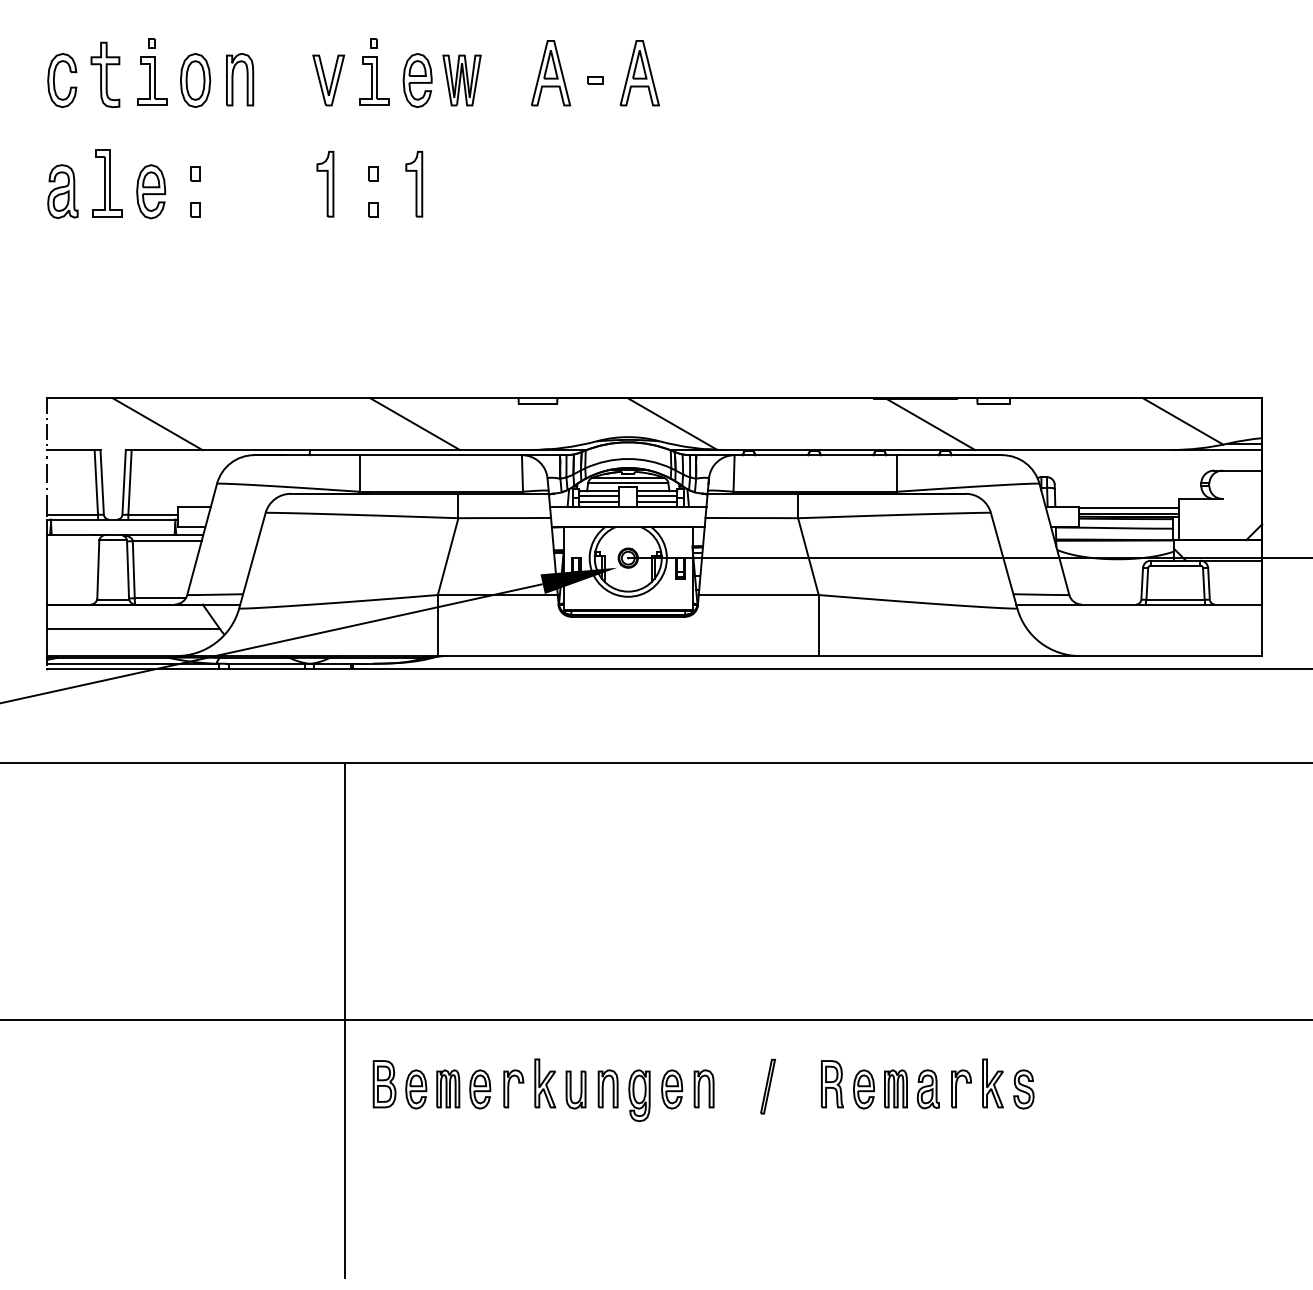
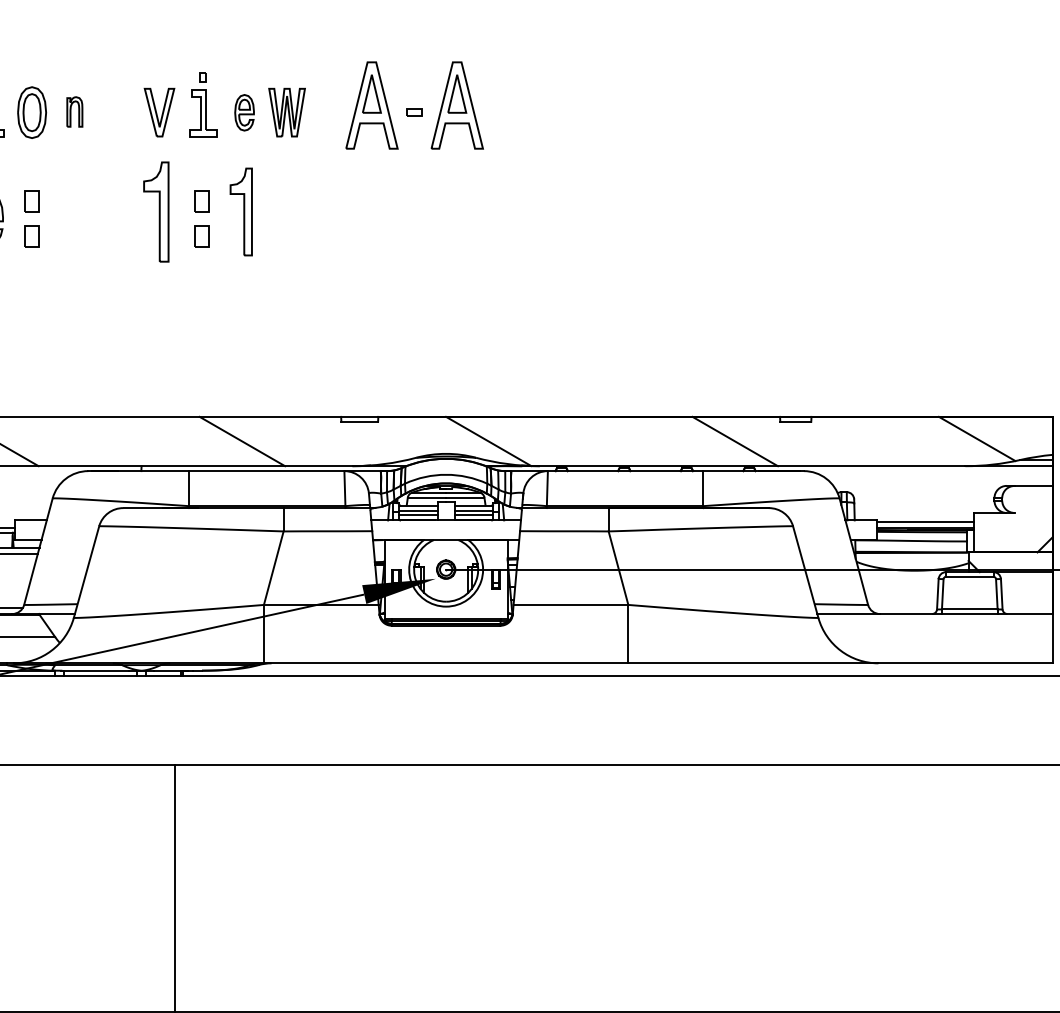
part: (551, 73) -> (372, 105), size x1.4
part: (639, 73) -> (456, 105), size x1.4
part: (240, 79) -> (75, 111), size x0.6
part: (417, 80) -> (244, 112), size x0.7
part: (195, 173) -> (32, 201), size x1.6
part: (373, 173) -> (202, 201), size x1.6
part: (325, 183) -> (156, 211), size x1.6
part: (414, 183) -> (241, 211), size x1.4
part: (195, 209) -> (32, 236), size x1.6
part: (373, 209) -> (202, 236), size x1.6

